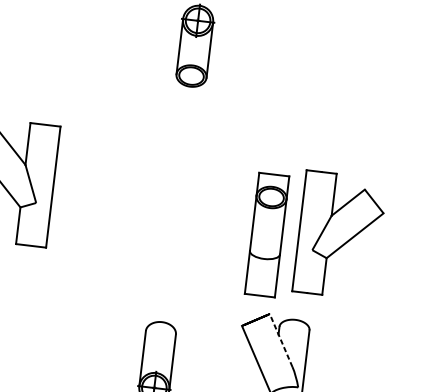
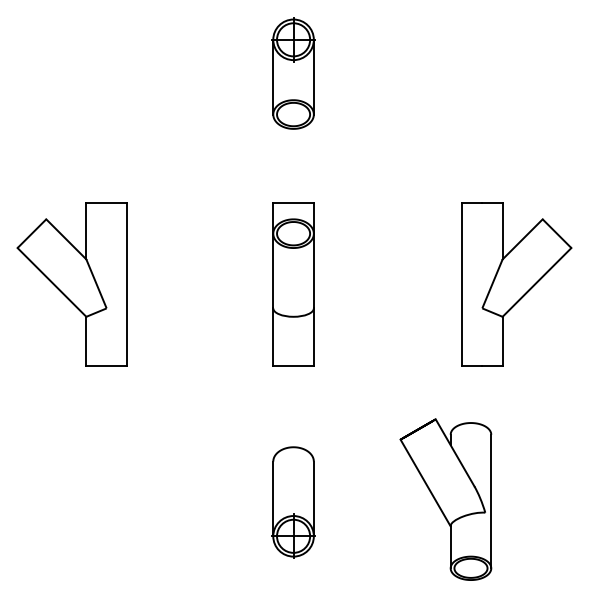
part: (267, 235) -> (293, 284), moved
part: (339, 235) -> (516, 284), moved
line: (281, 340) -> (455, 452), dashed -> solid

